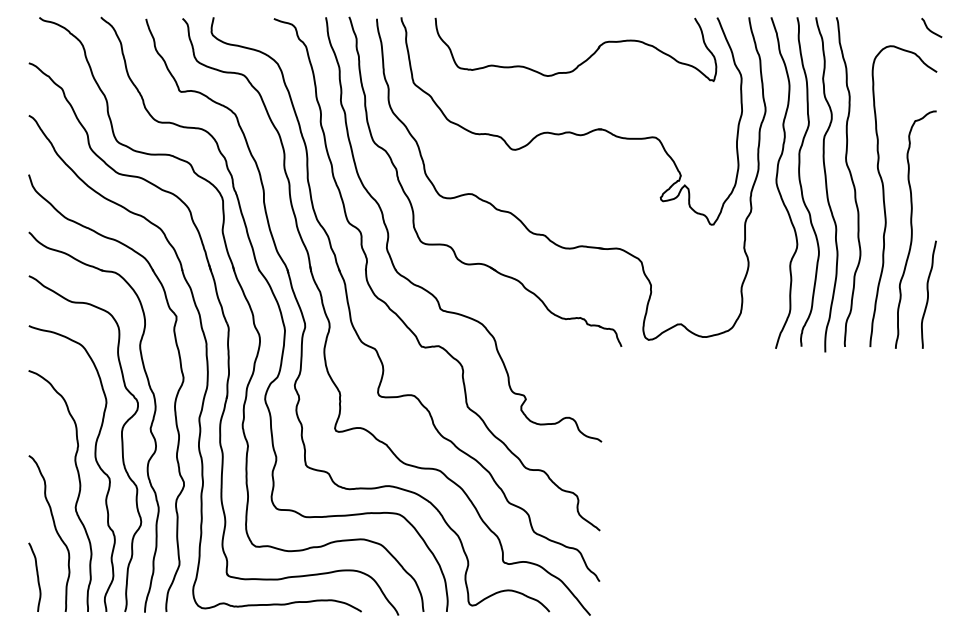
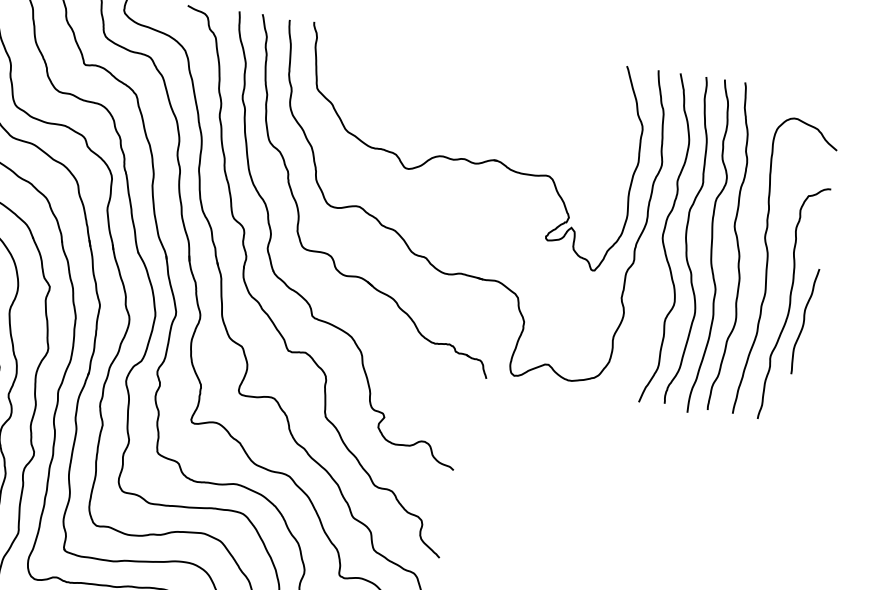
curve: (930, 29) -> (836, 107), removed
part: (584, 60) -> (489, 90), removed
curve: (928, 294) -> (804, 321), moved

